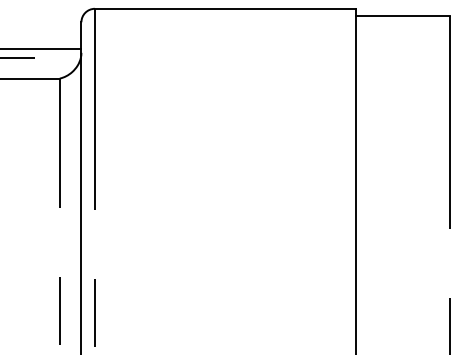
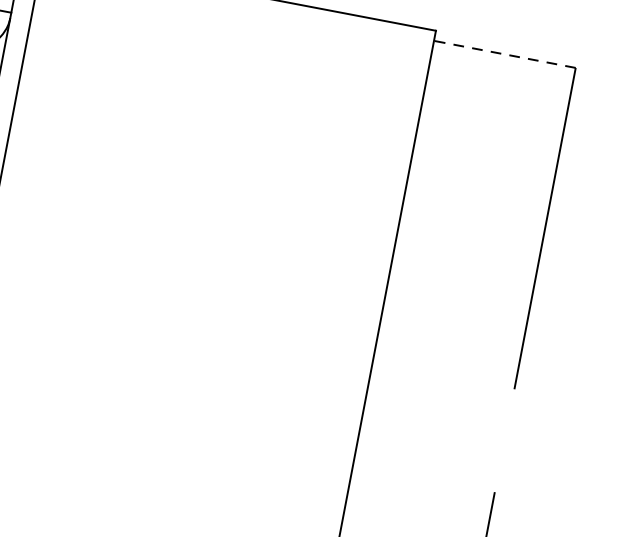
line: (402, 15) -> (503, 54), solid -> dashed

